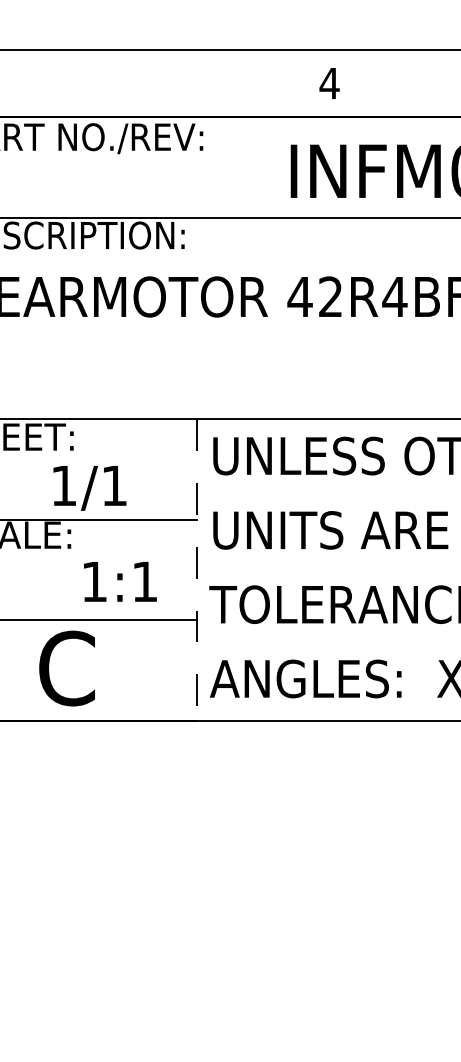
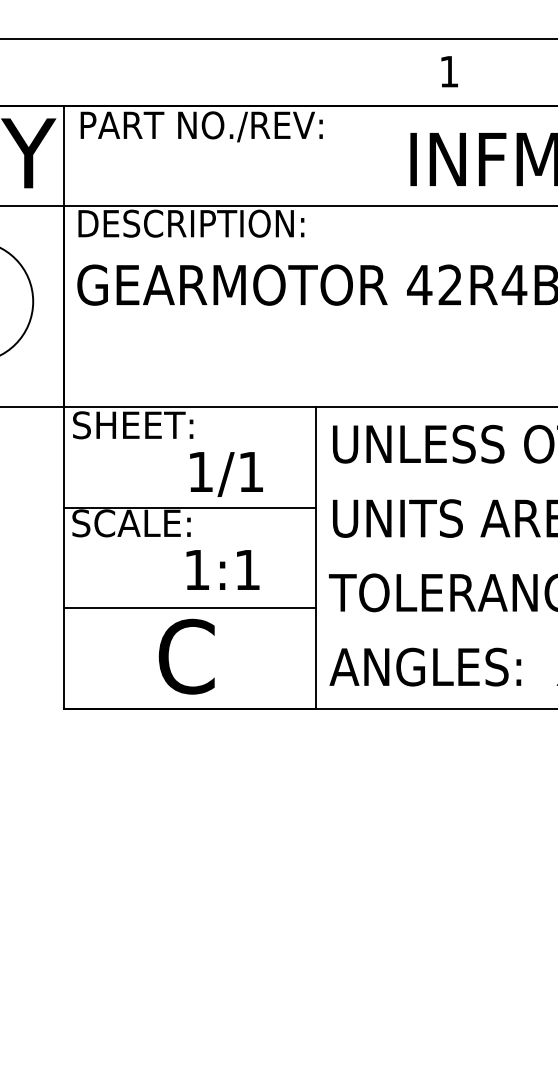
text: (329, 83) -> (449, 71), 4 -> 1
text: (89, 488) -> (226, 474), moved
line: (196, 569) -> (316, 557), dashed -> solid
text: (119, 581) -> (222, 569), moved

